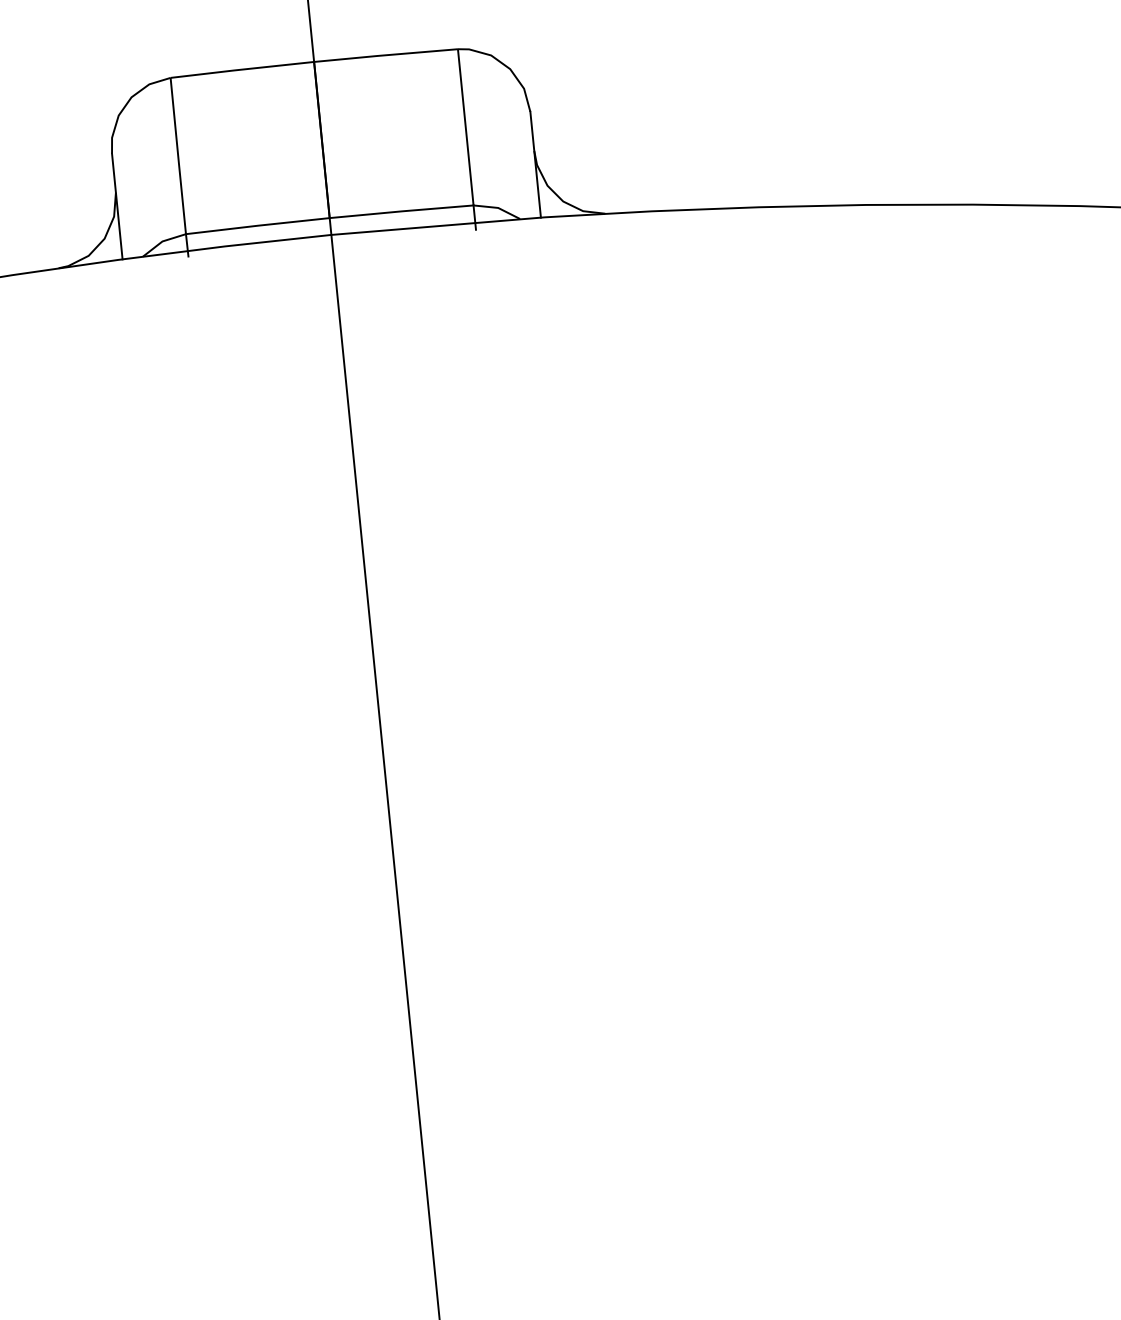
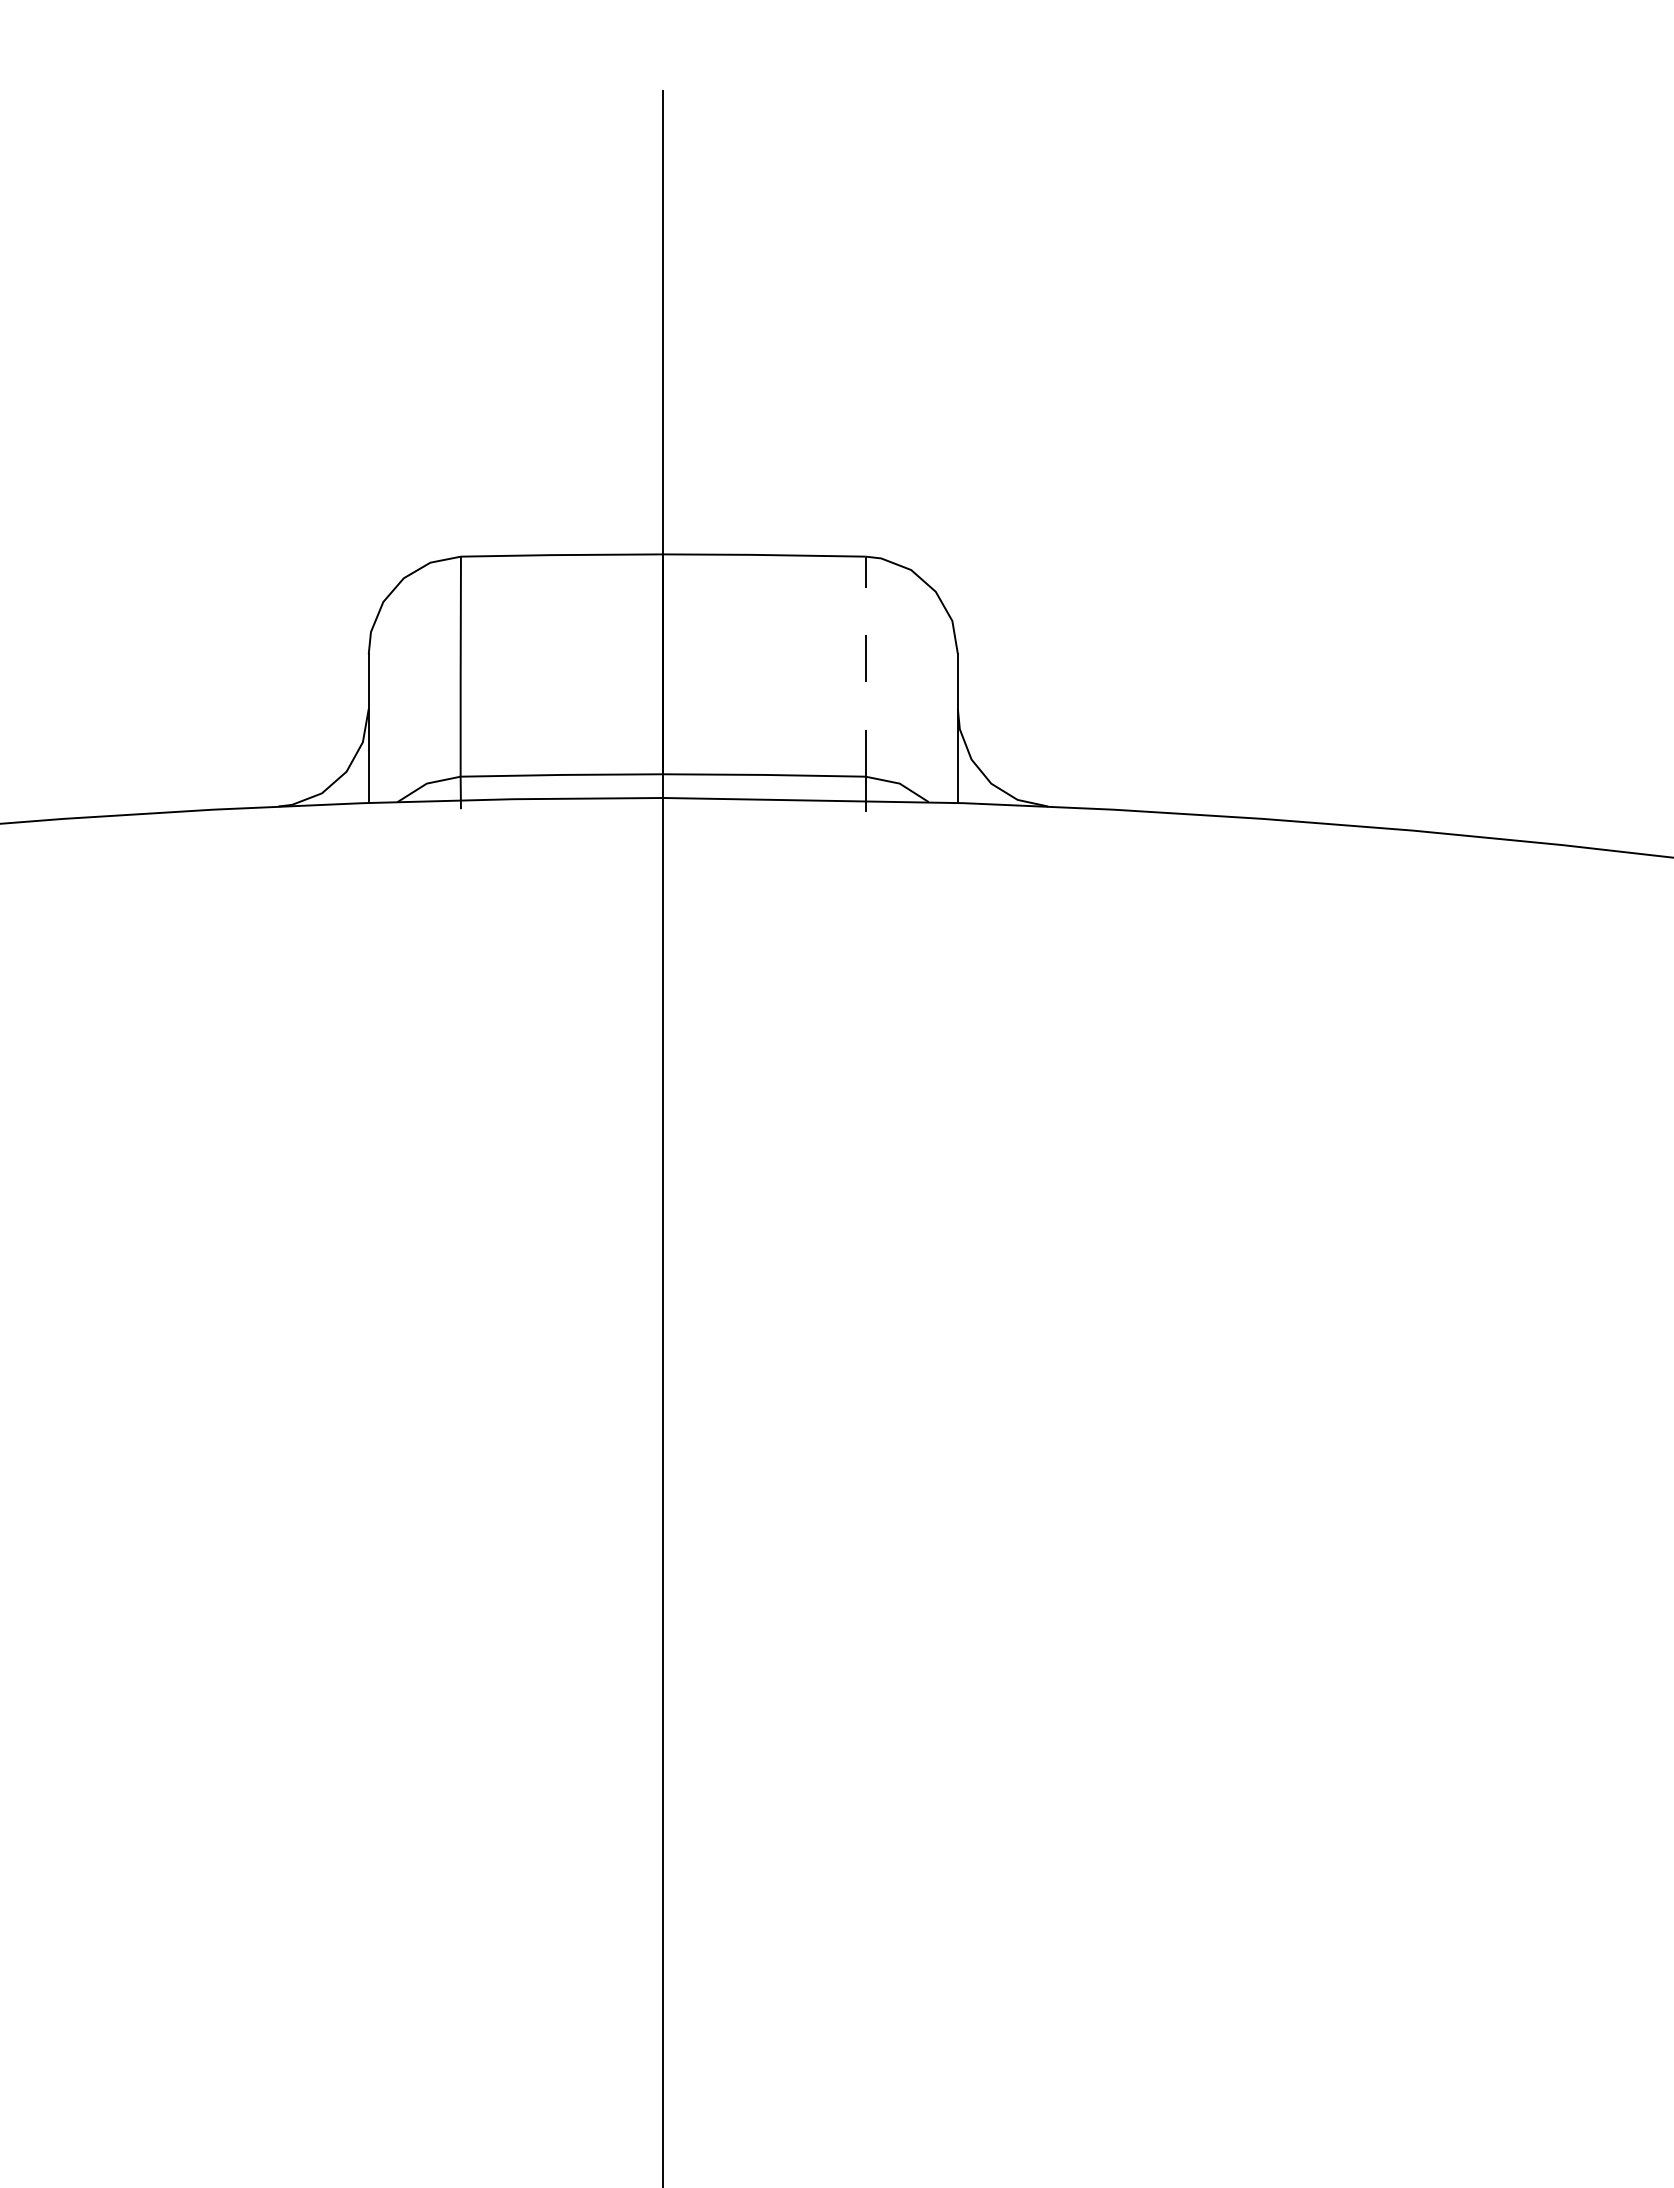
line: (465, 127) -> (865, 666), solid -> dashed

